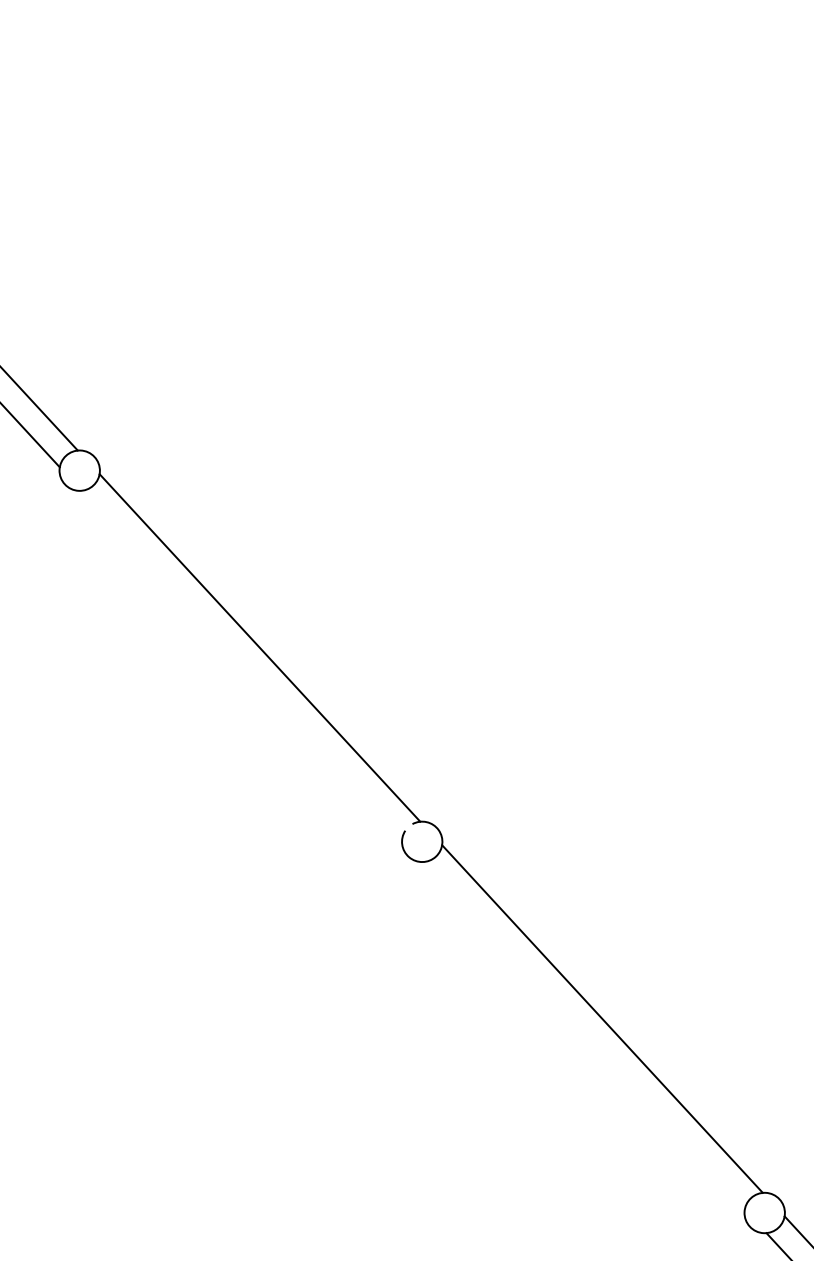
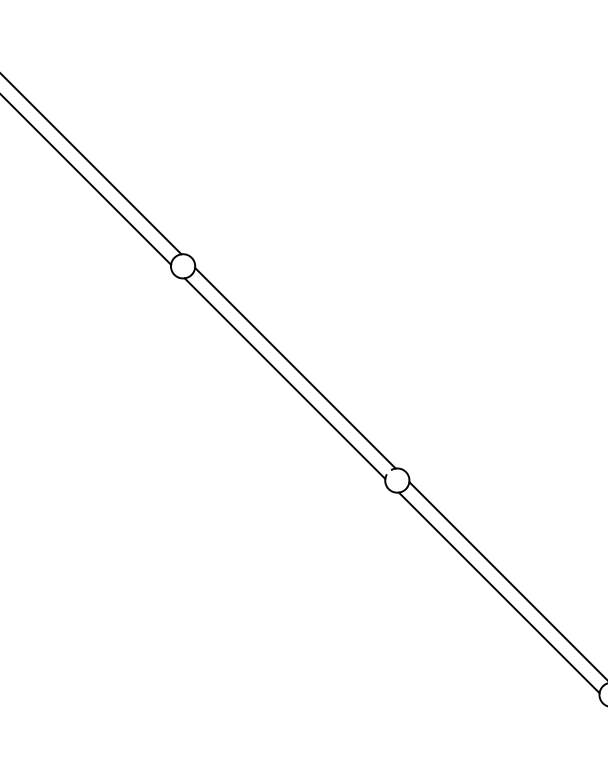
line: (241, 664) -> (284, 378), added
line: (583, 1035) -> (498, 592), added

